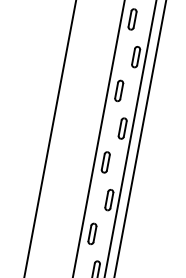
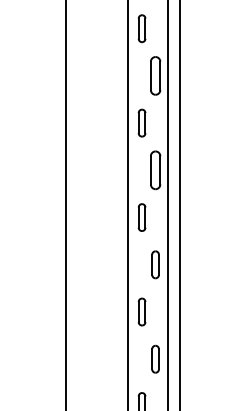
part: (136, 56) -> (155, 75), size x1.4
part: (122, 128) -> (155, 170), size x1.4

